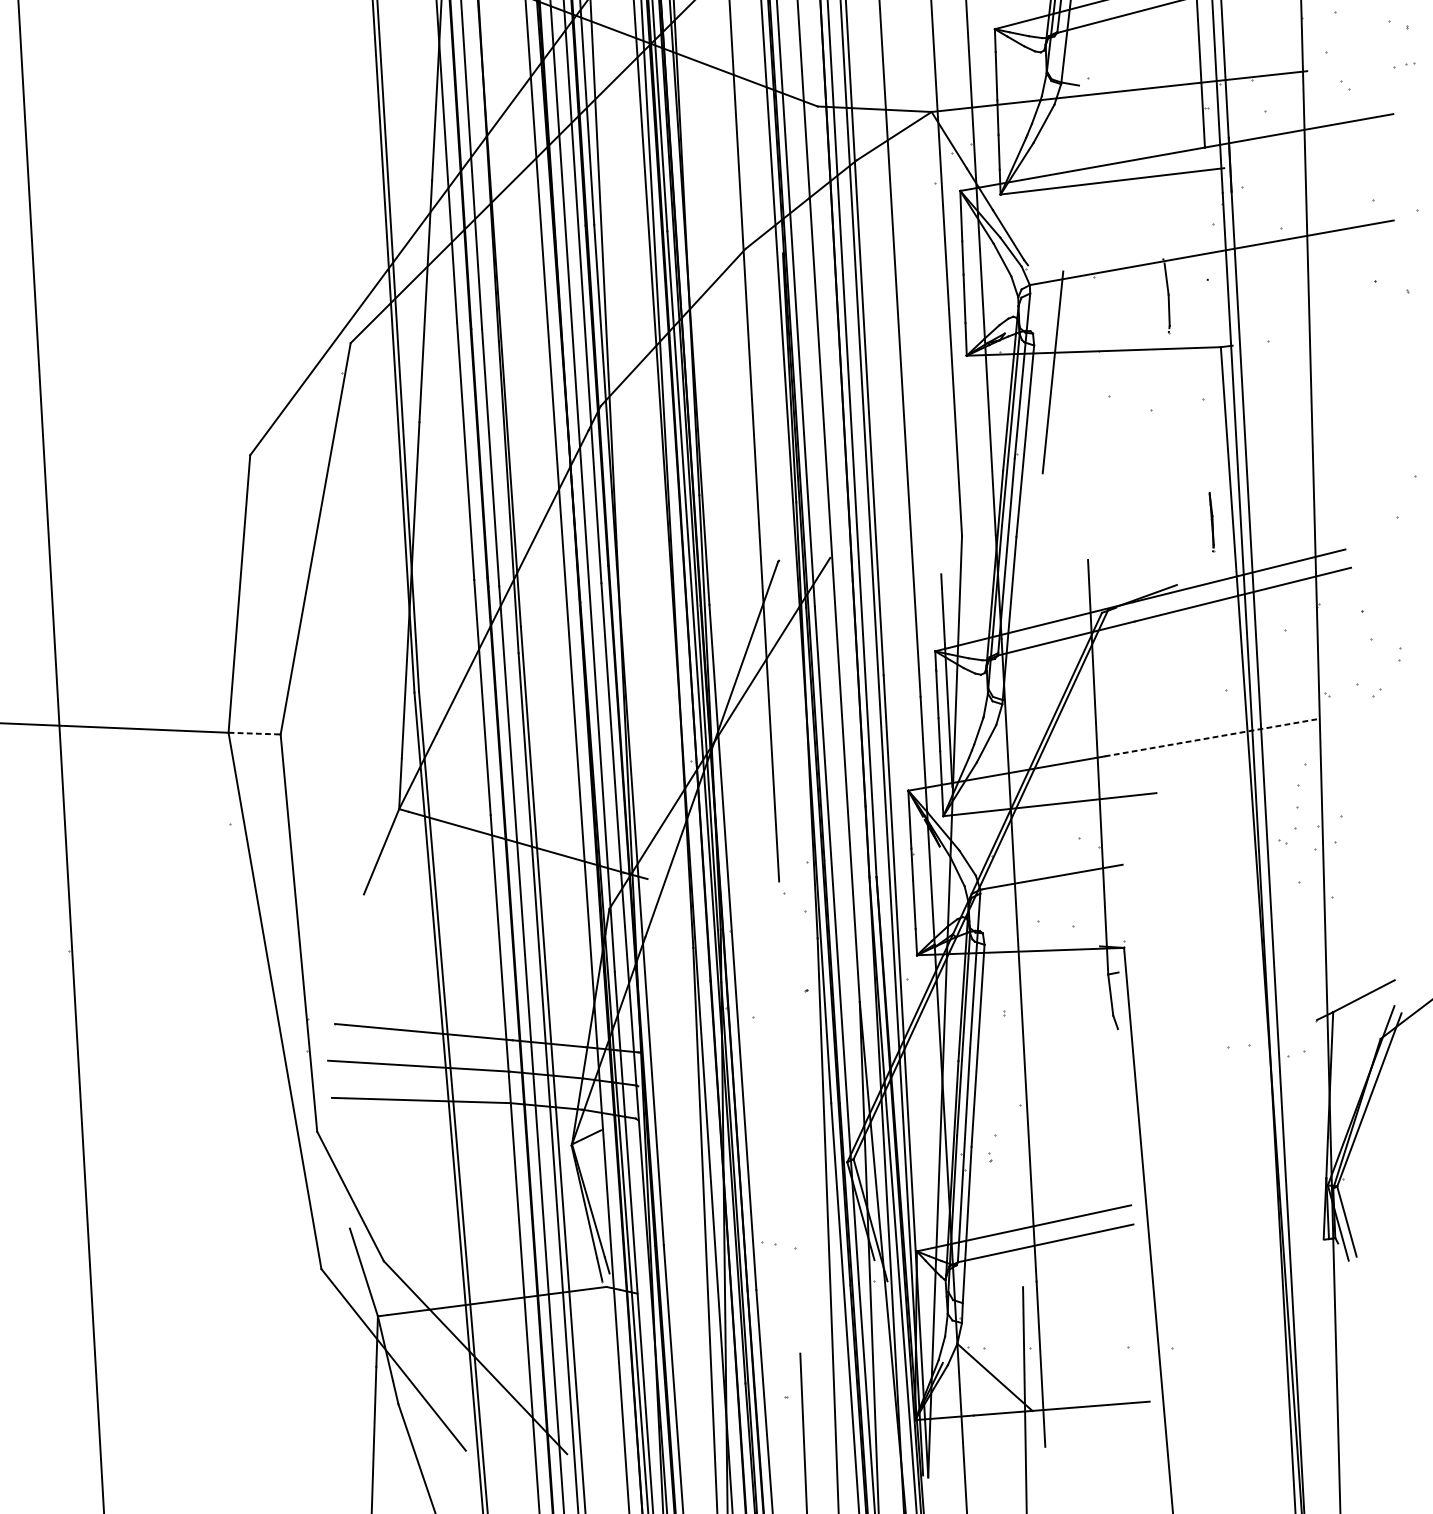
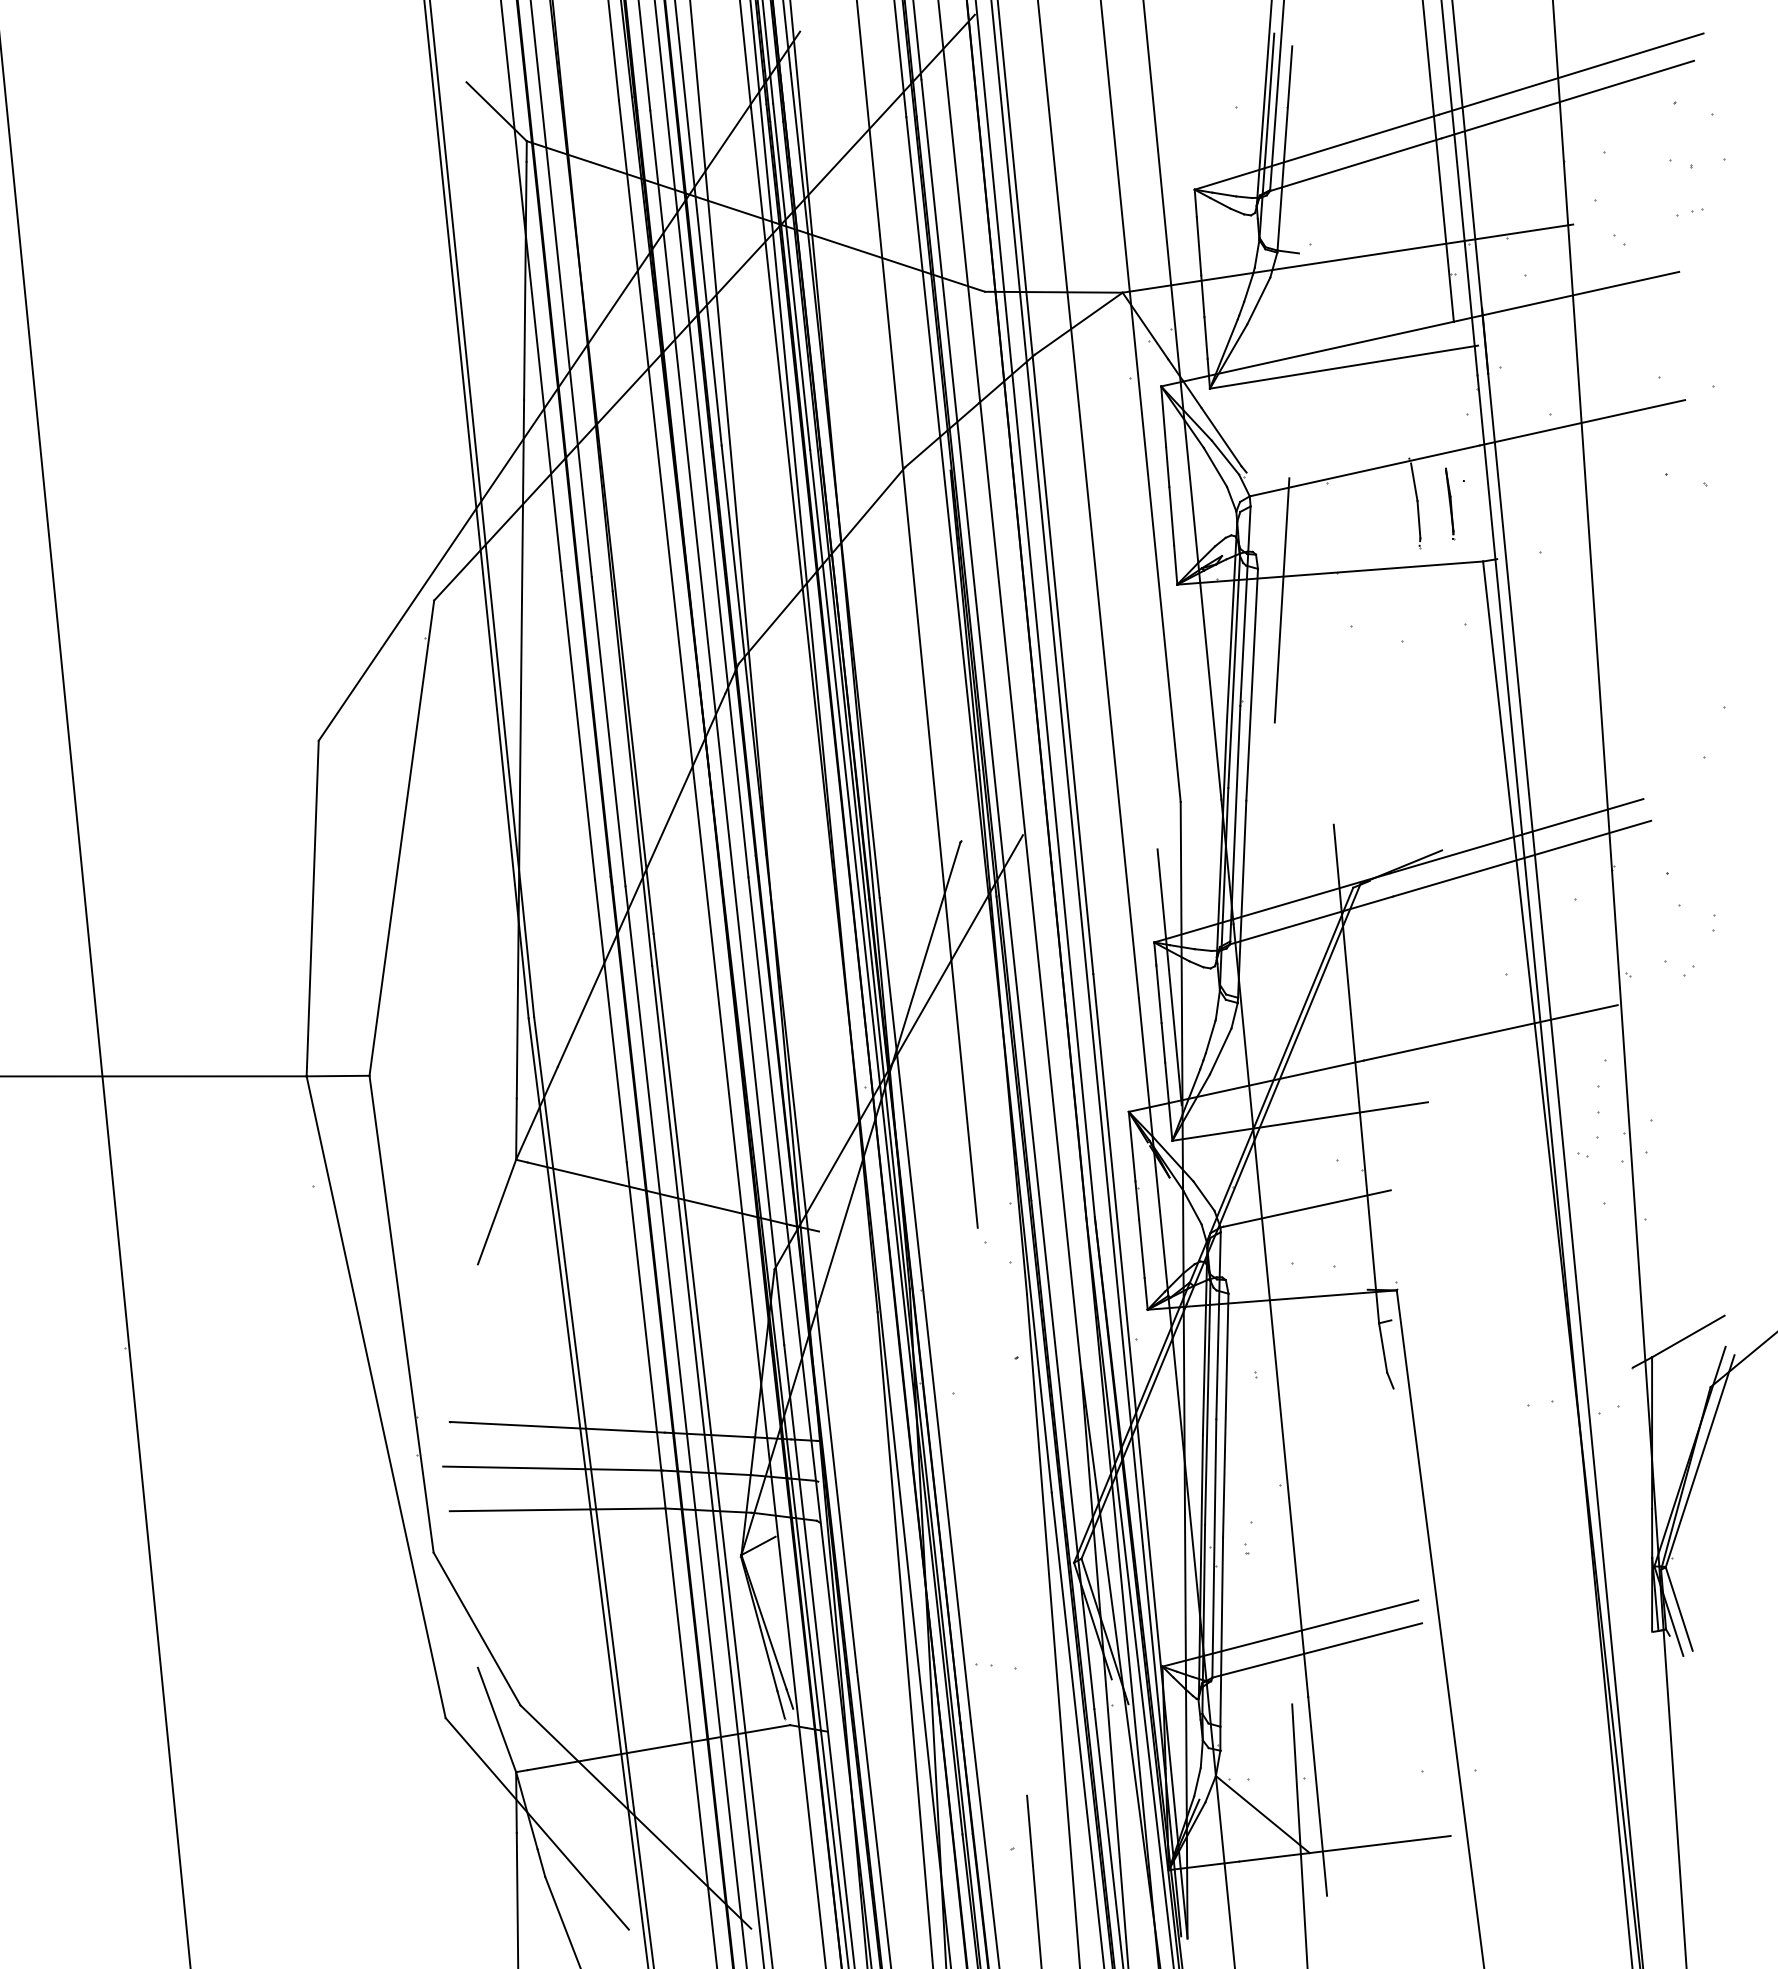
line: (1212, 521) -> (1450, 503), moved
line: (254, 733) -> (338, 1076), dashed -> solid
line: (1210, 737) -> (1490, 1032), dashed -> solid

